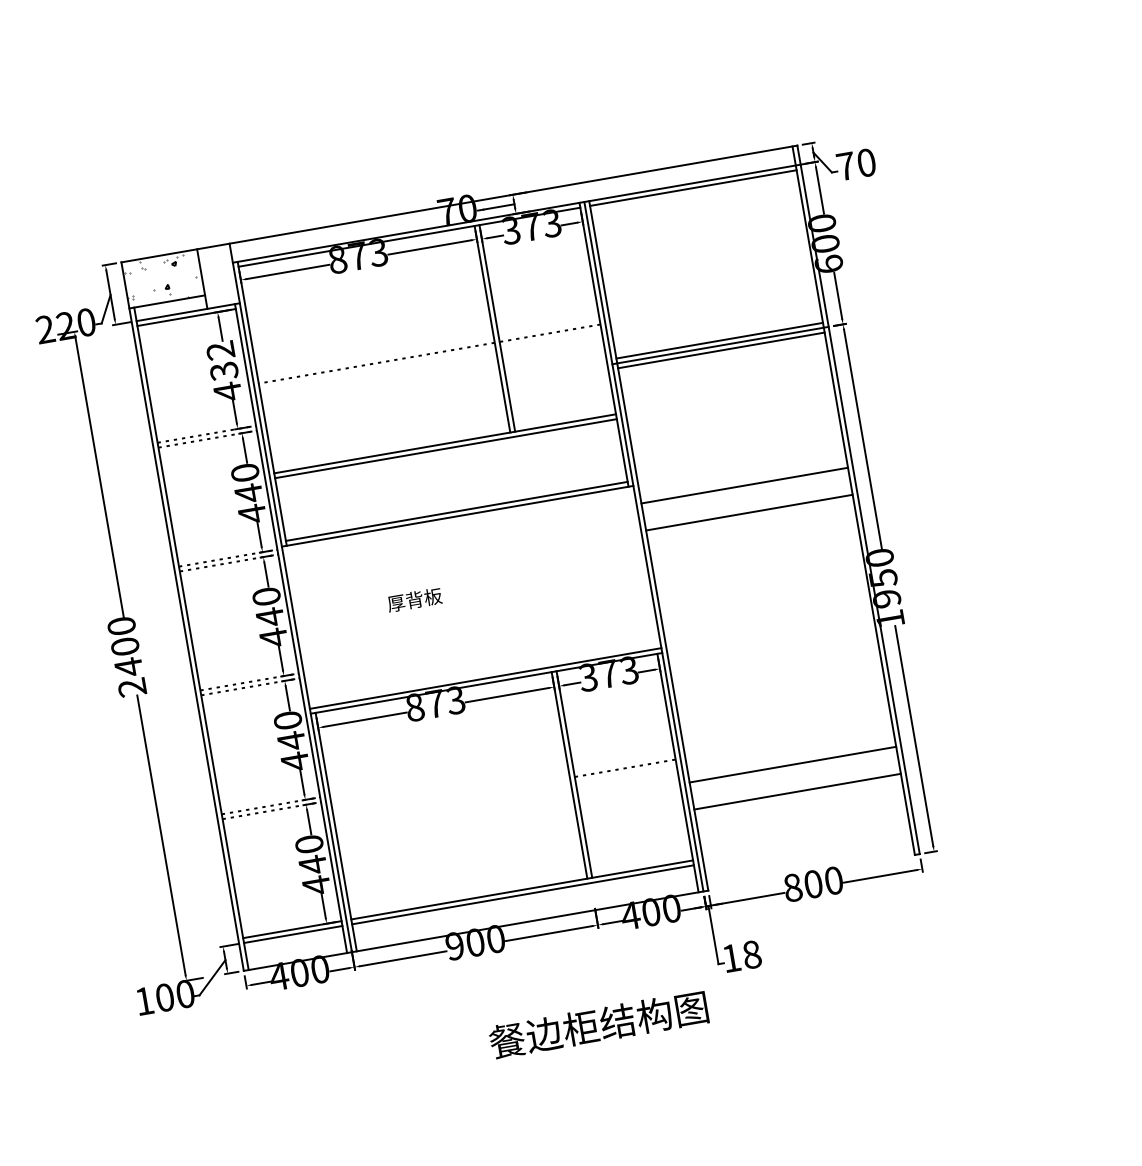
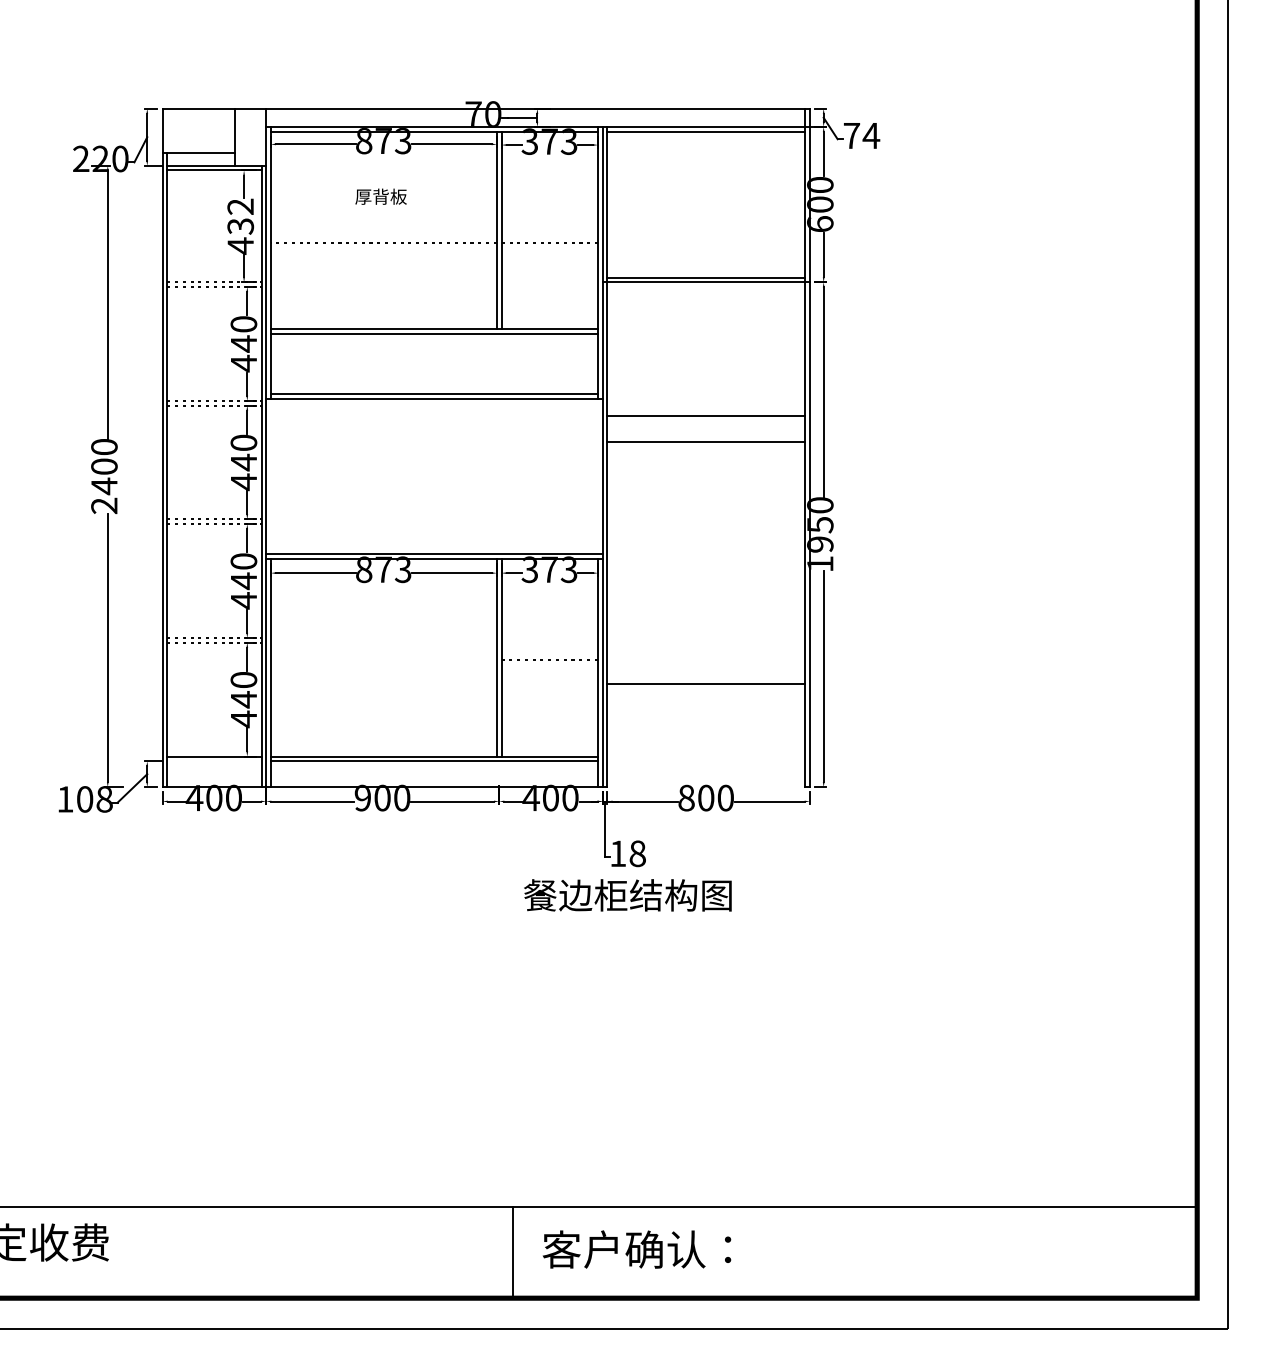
text: (866, 162) -> (871, 135), 70 -> 74
hatch: (160, 280) -> (196, 131), removed
line: (721, 349) -> (706, 286), removed
text: (414, 599) -> (380, 196), moved
line: (797, 791) -> (706, 709), removed
line: (293, 934) -> (214, 761), removed
text: (185, 994) -> (104, 799), 100 -> 108
text: (598, 1025) -> (627, 895), moved

